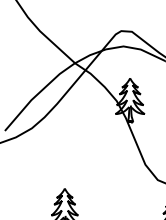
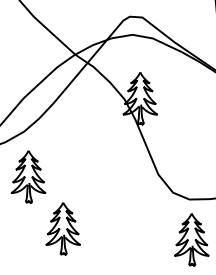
part: (35, 166) -> (28, 176), added

